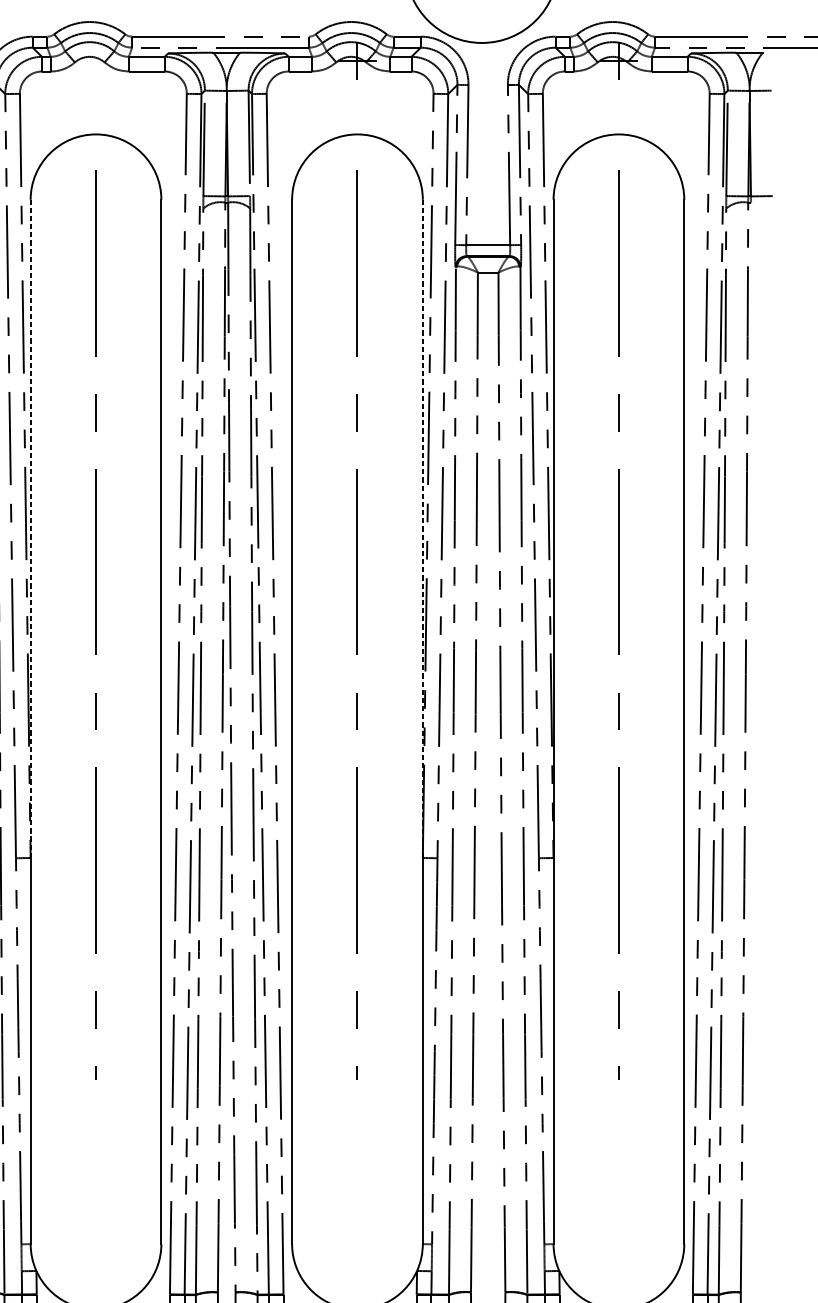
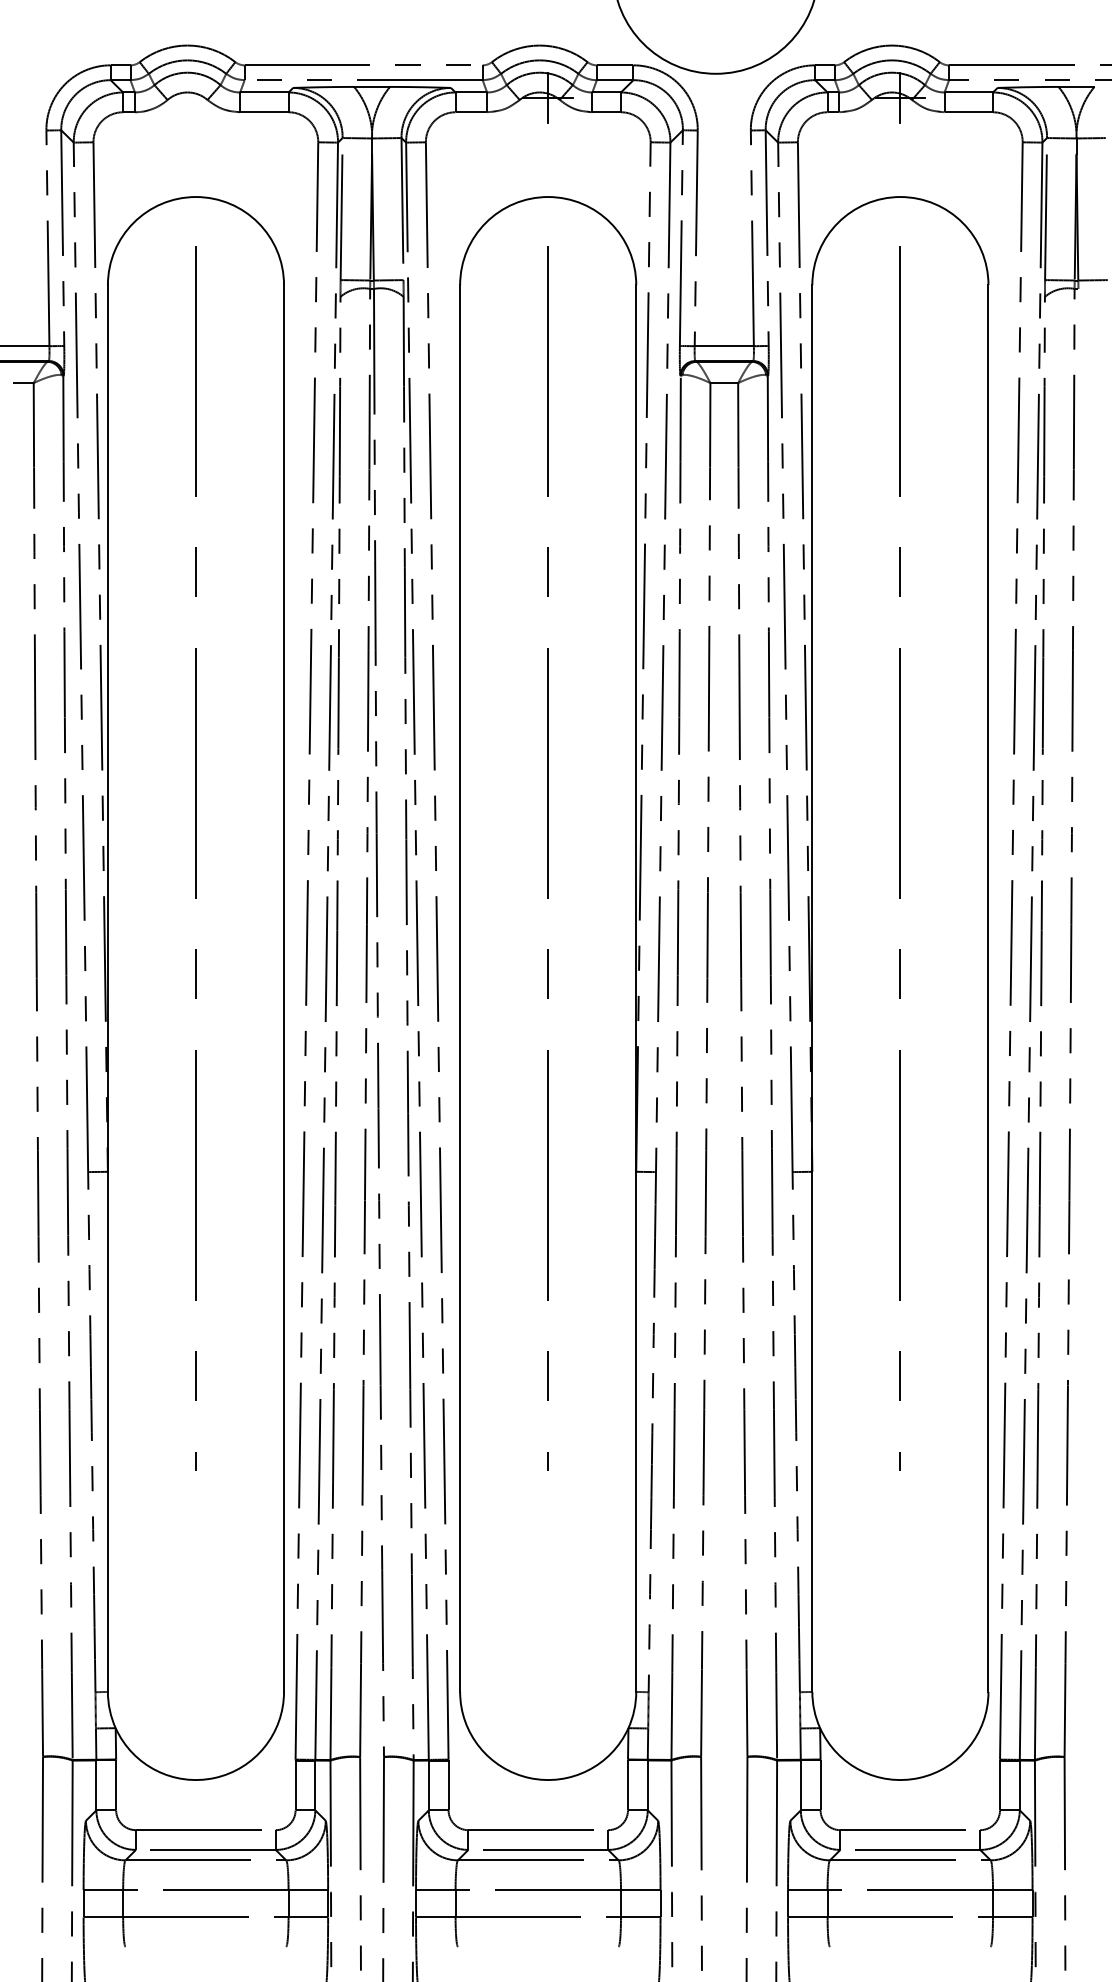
line: (30, 528) -> (107, 727), dashed -> solid
line: (423, 528) -> (636, 728), dashed -> solid

